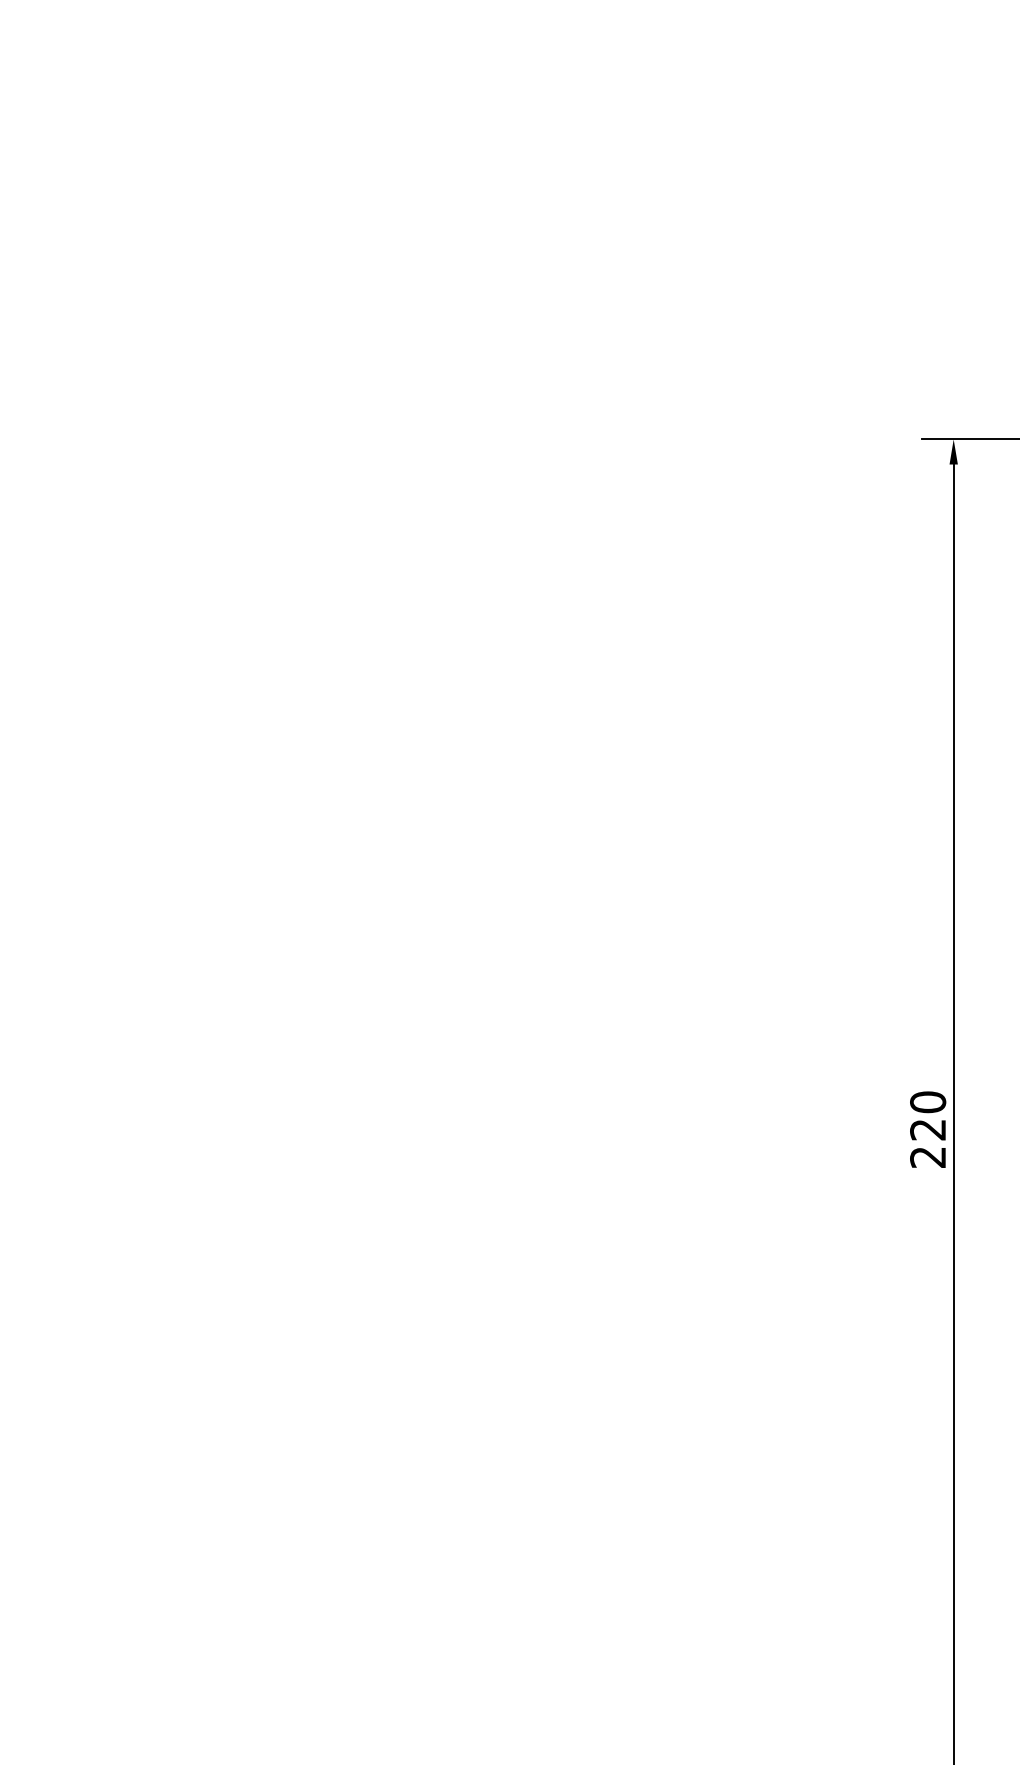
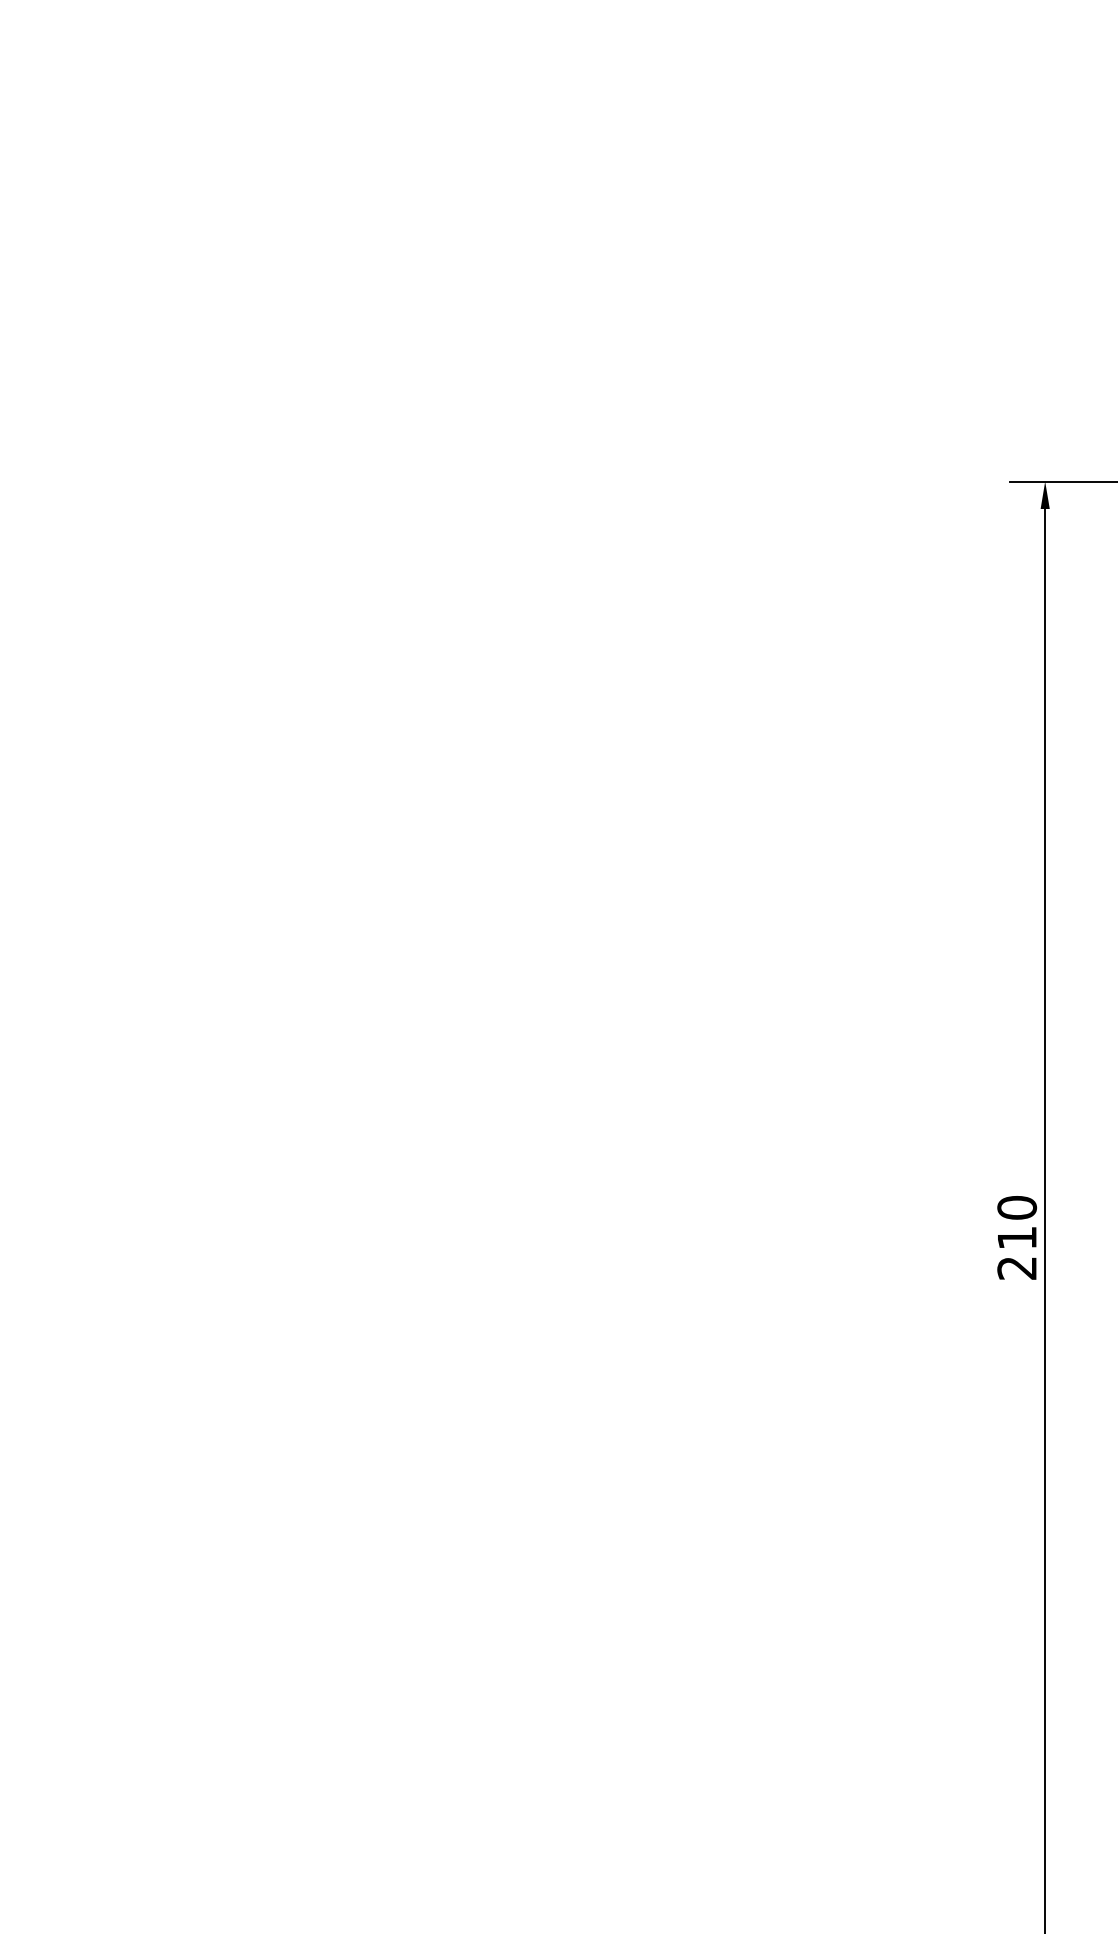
text: (927, 1130) -> (1016, 1238), 220 -> 210

